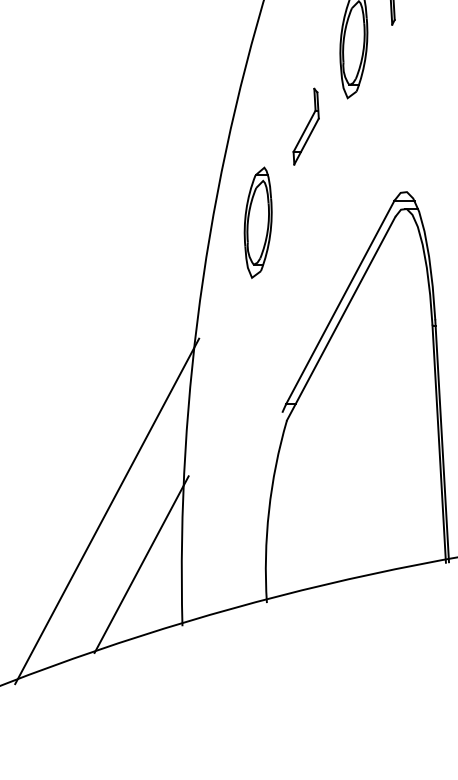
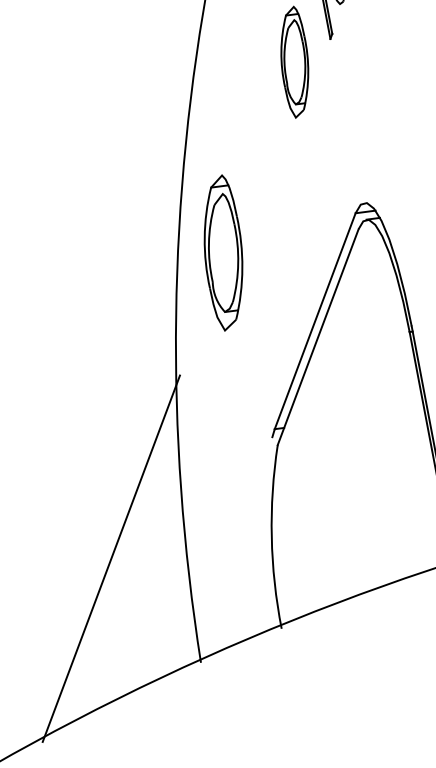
part: (305, 126) -> (257, 151), removed
part: (257, 222) -> (222, 252), size x1.4
line: (141, 564) -> (152, 606), removed

